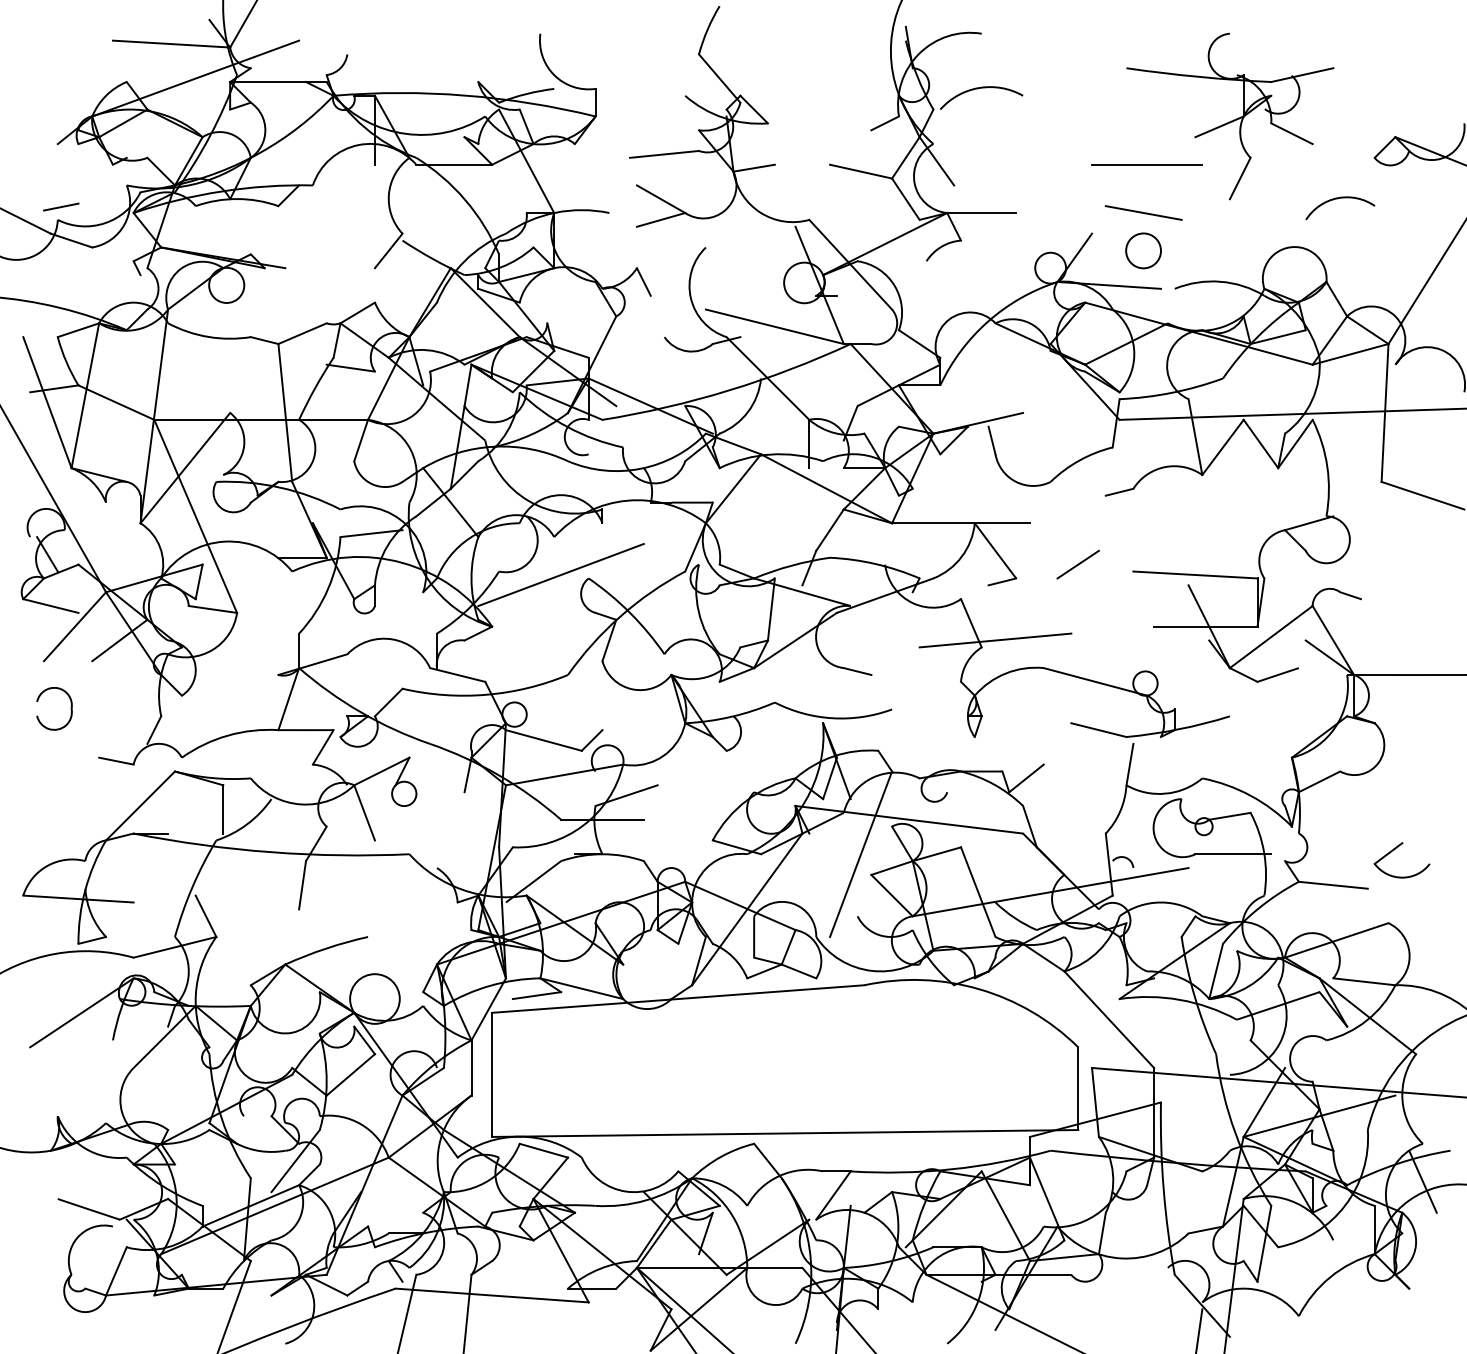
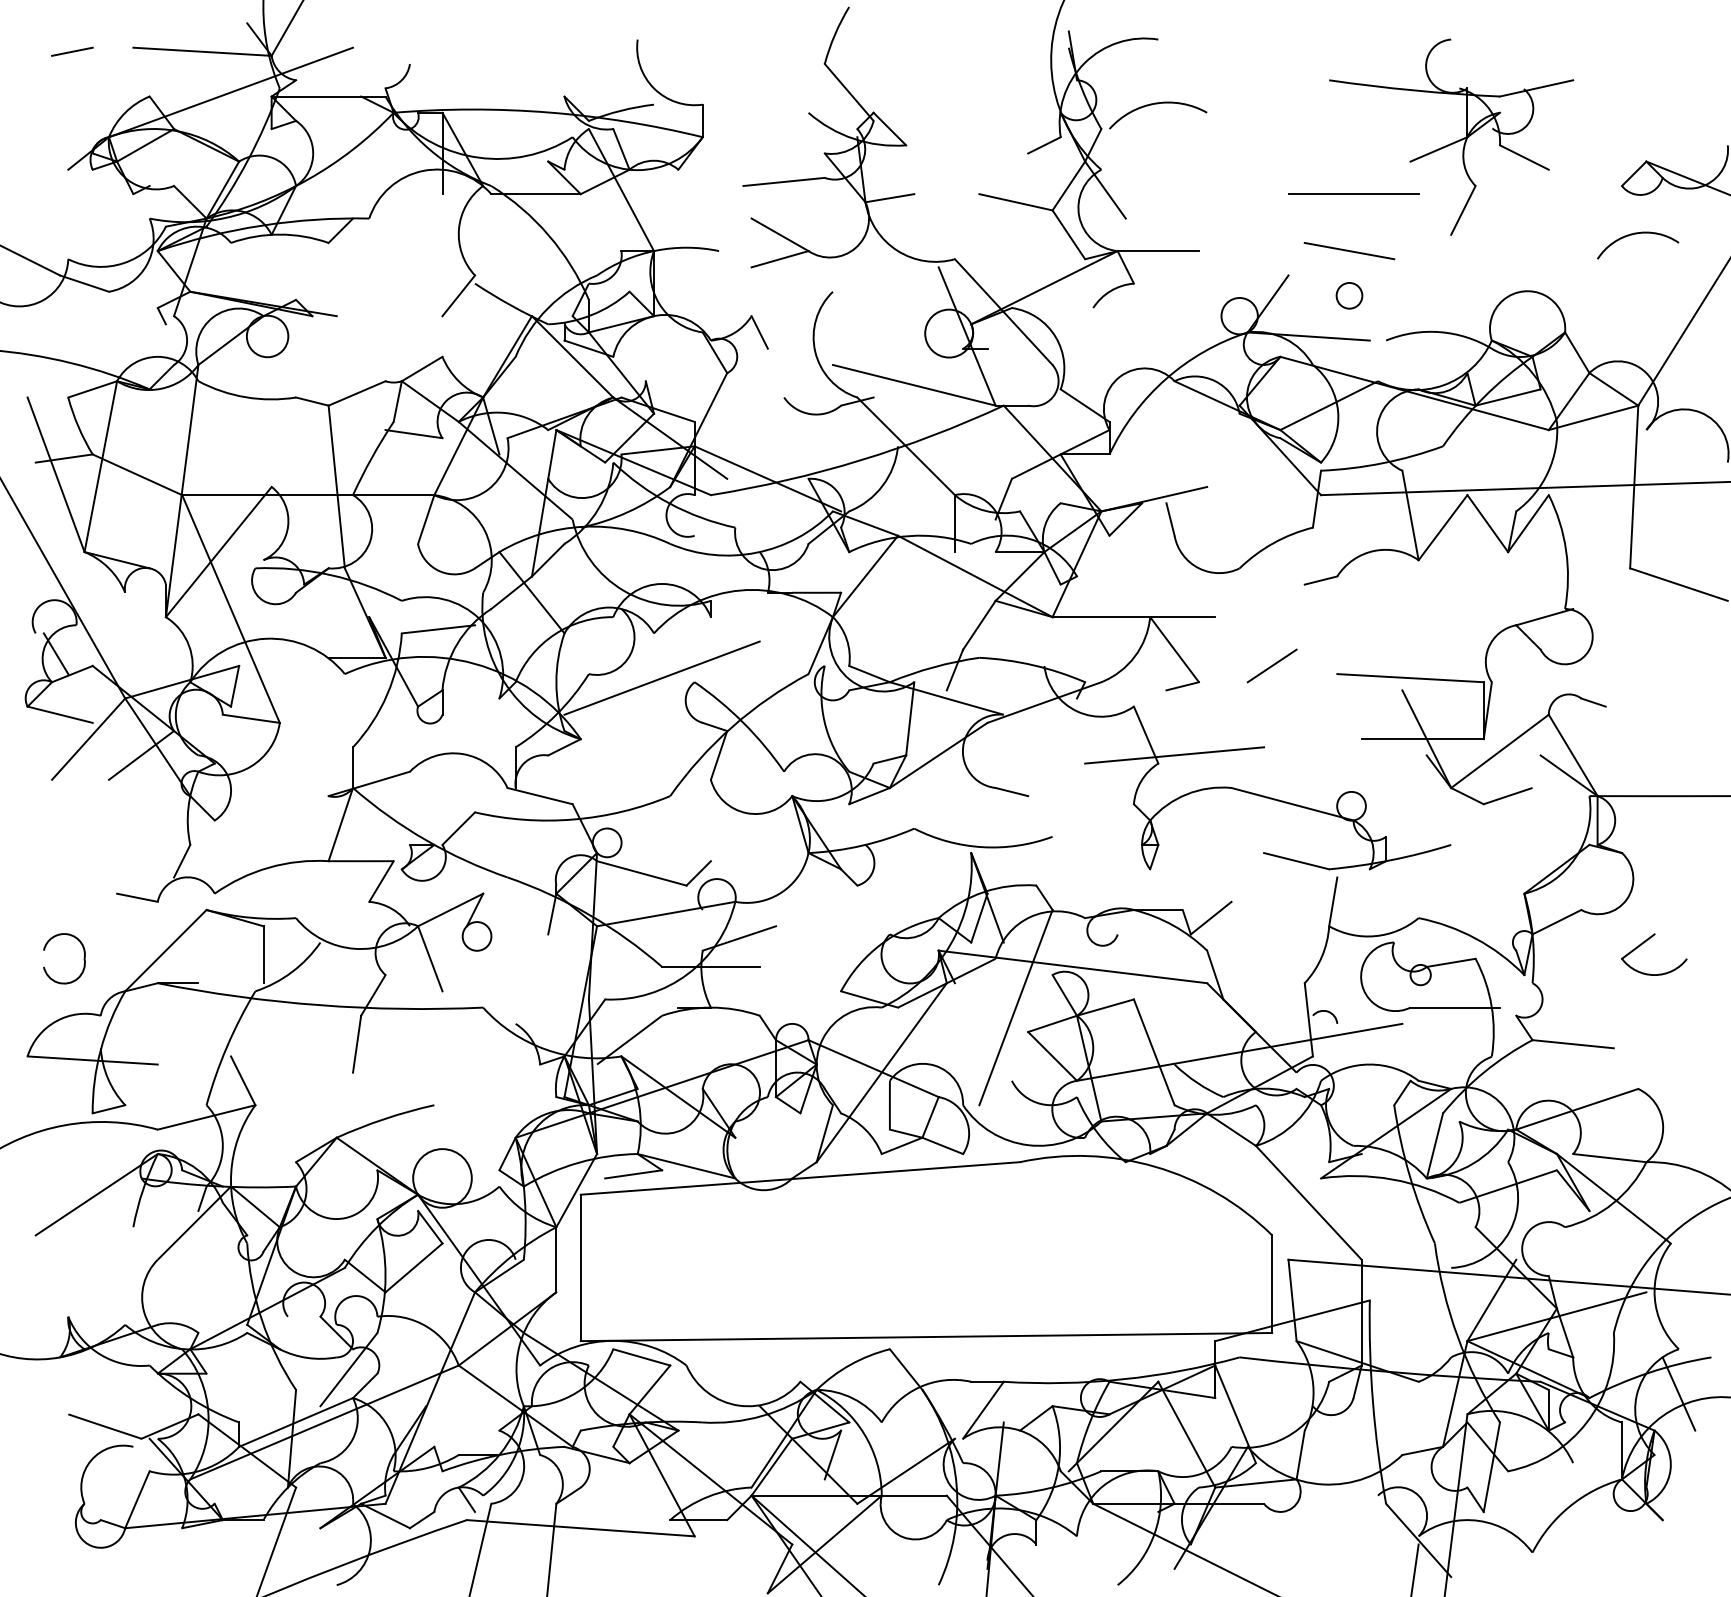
arc: (1337, 199) -> (1634, 235), moved
line: (61, 206) -> (72, 51), moved
circle: (1143, 250) -> (1349, 295), size x0.62
part: (70, 708) -> (83, 958), moved
part: (1394, 850) -> (1645, 943), moved

